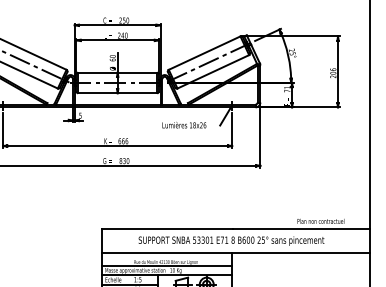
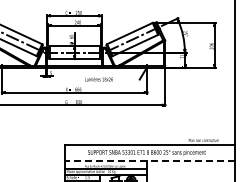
text: (183, 125) -> (98, 79), moved
line: (235, 252) -> (149, 160), solid -> dashed

